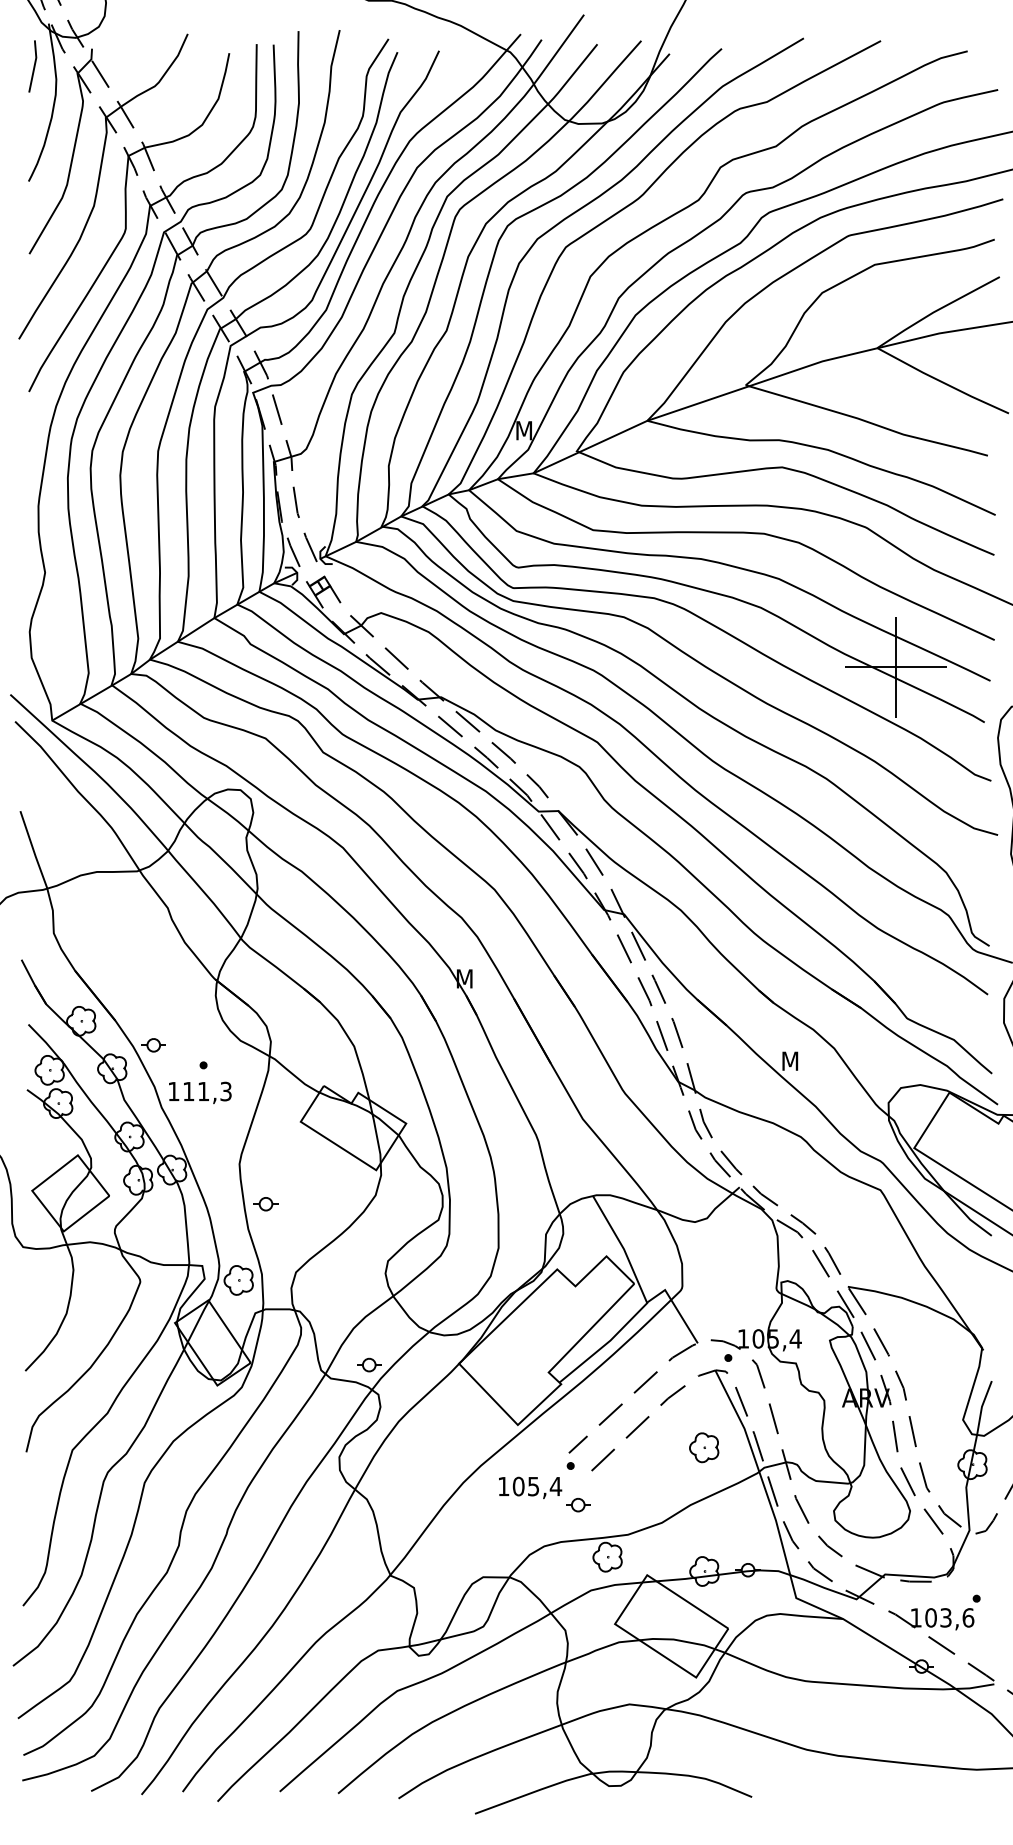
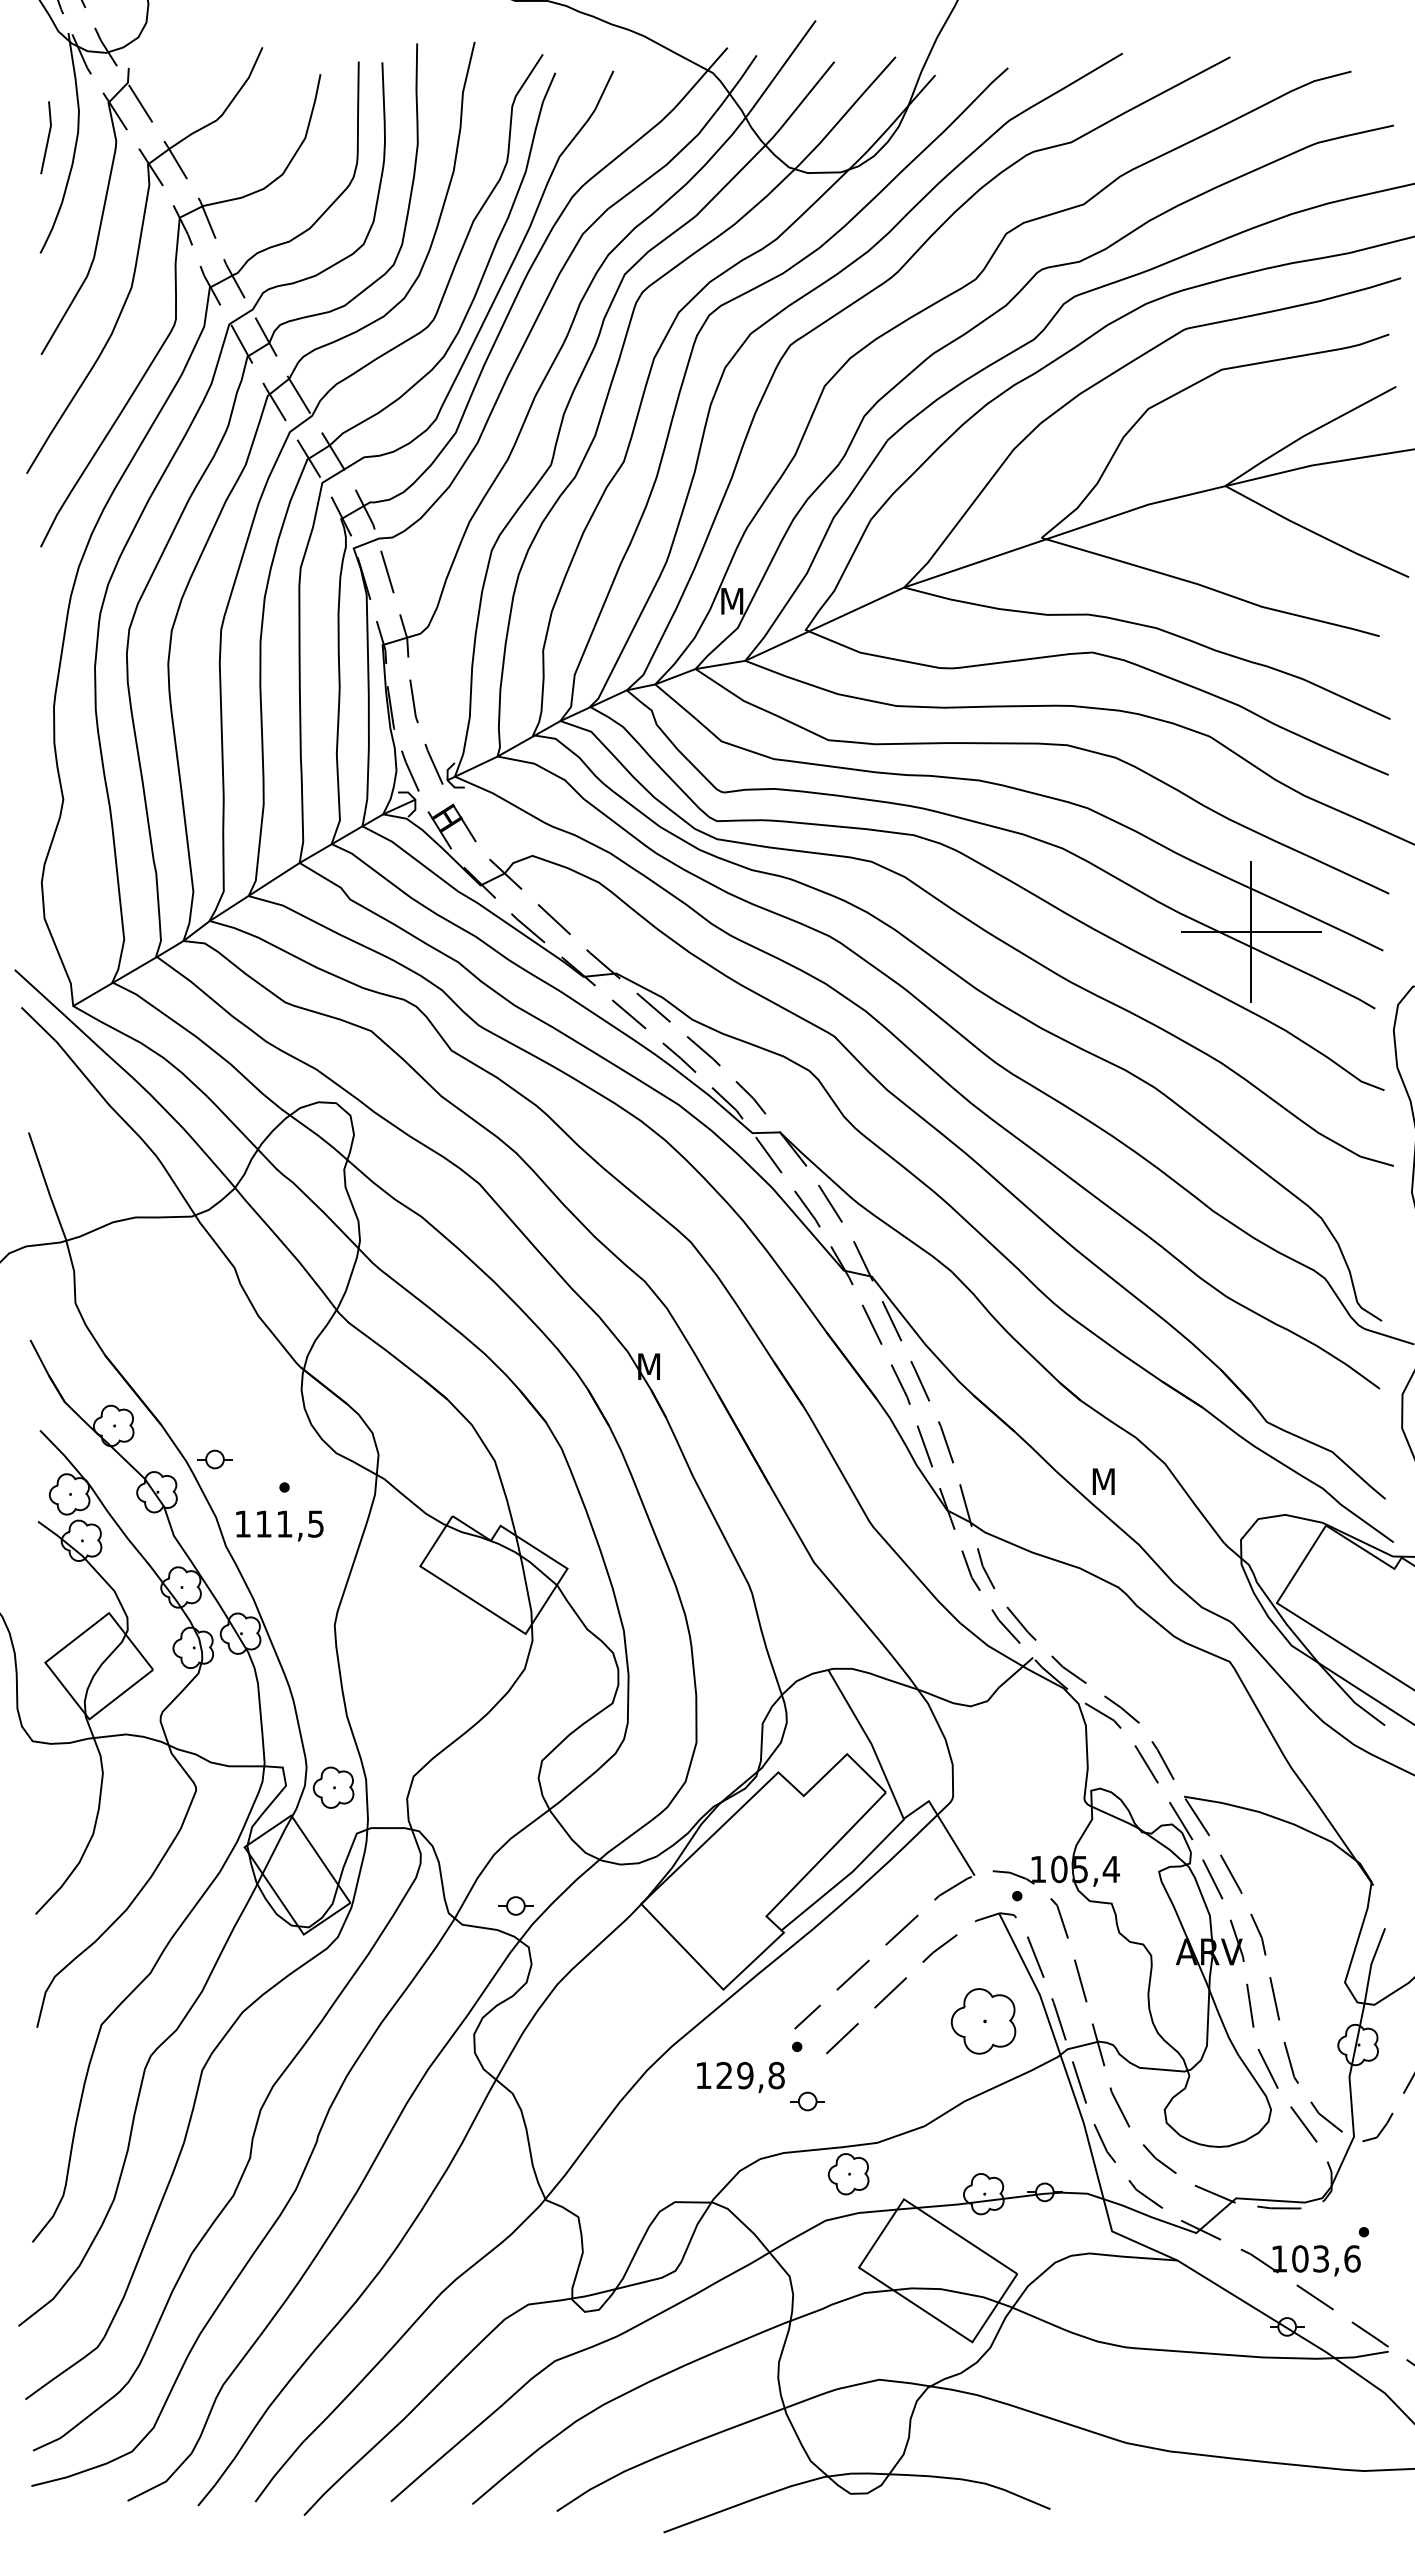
line: (33, 66) -> (47, 137), moved
text: (225, 1091) -> (315, 1523), 111,3 -> 111,5
part: (265, 1204) -> (371, 1681), removed
part: (704, 1447) -> (983, 2021), size x1.6
text: (537, 1486) -> (750, 2075), 105,4 -> 129,8

